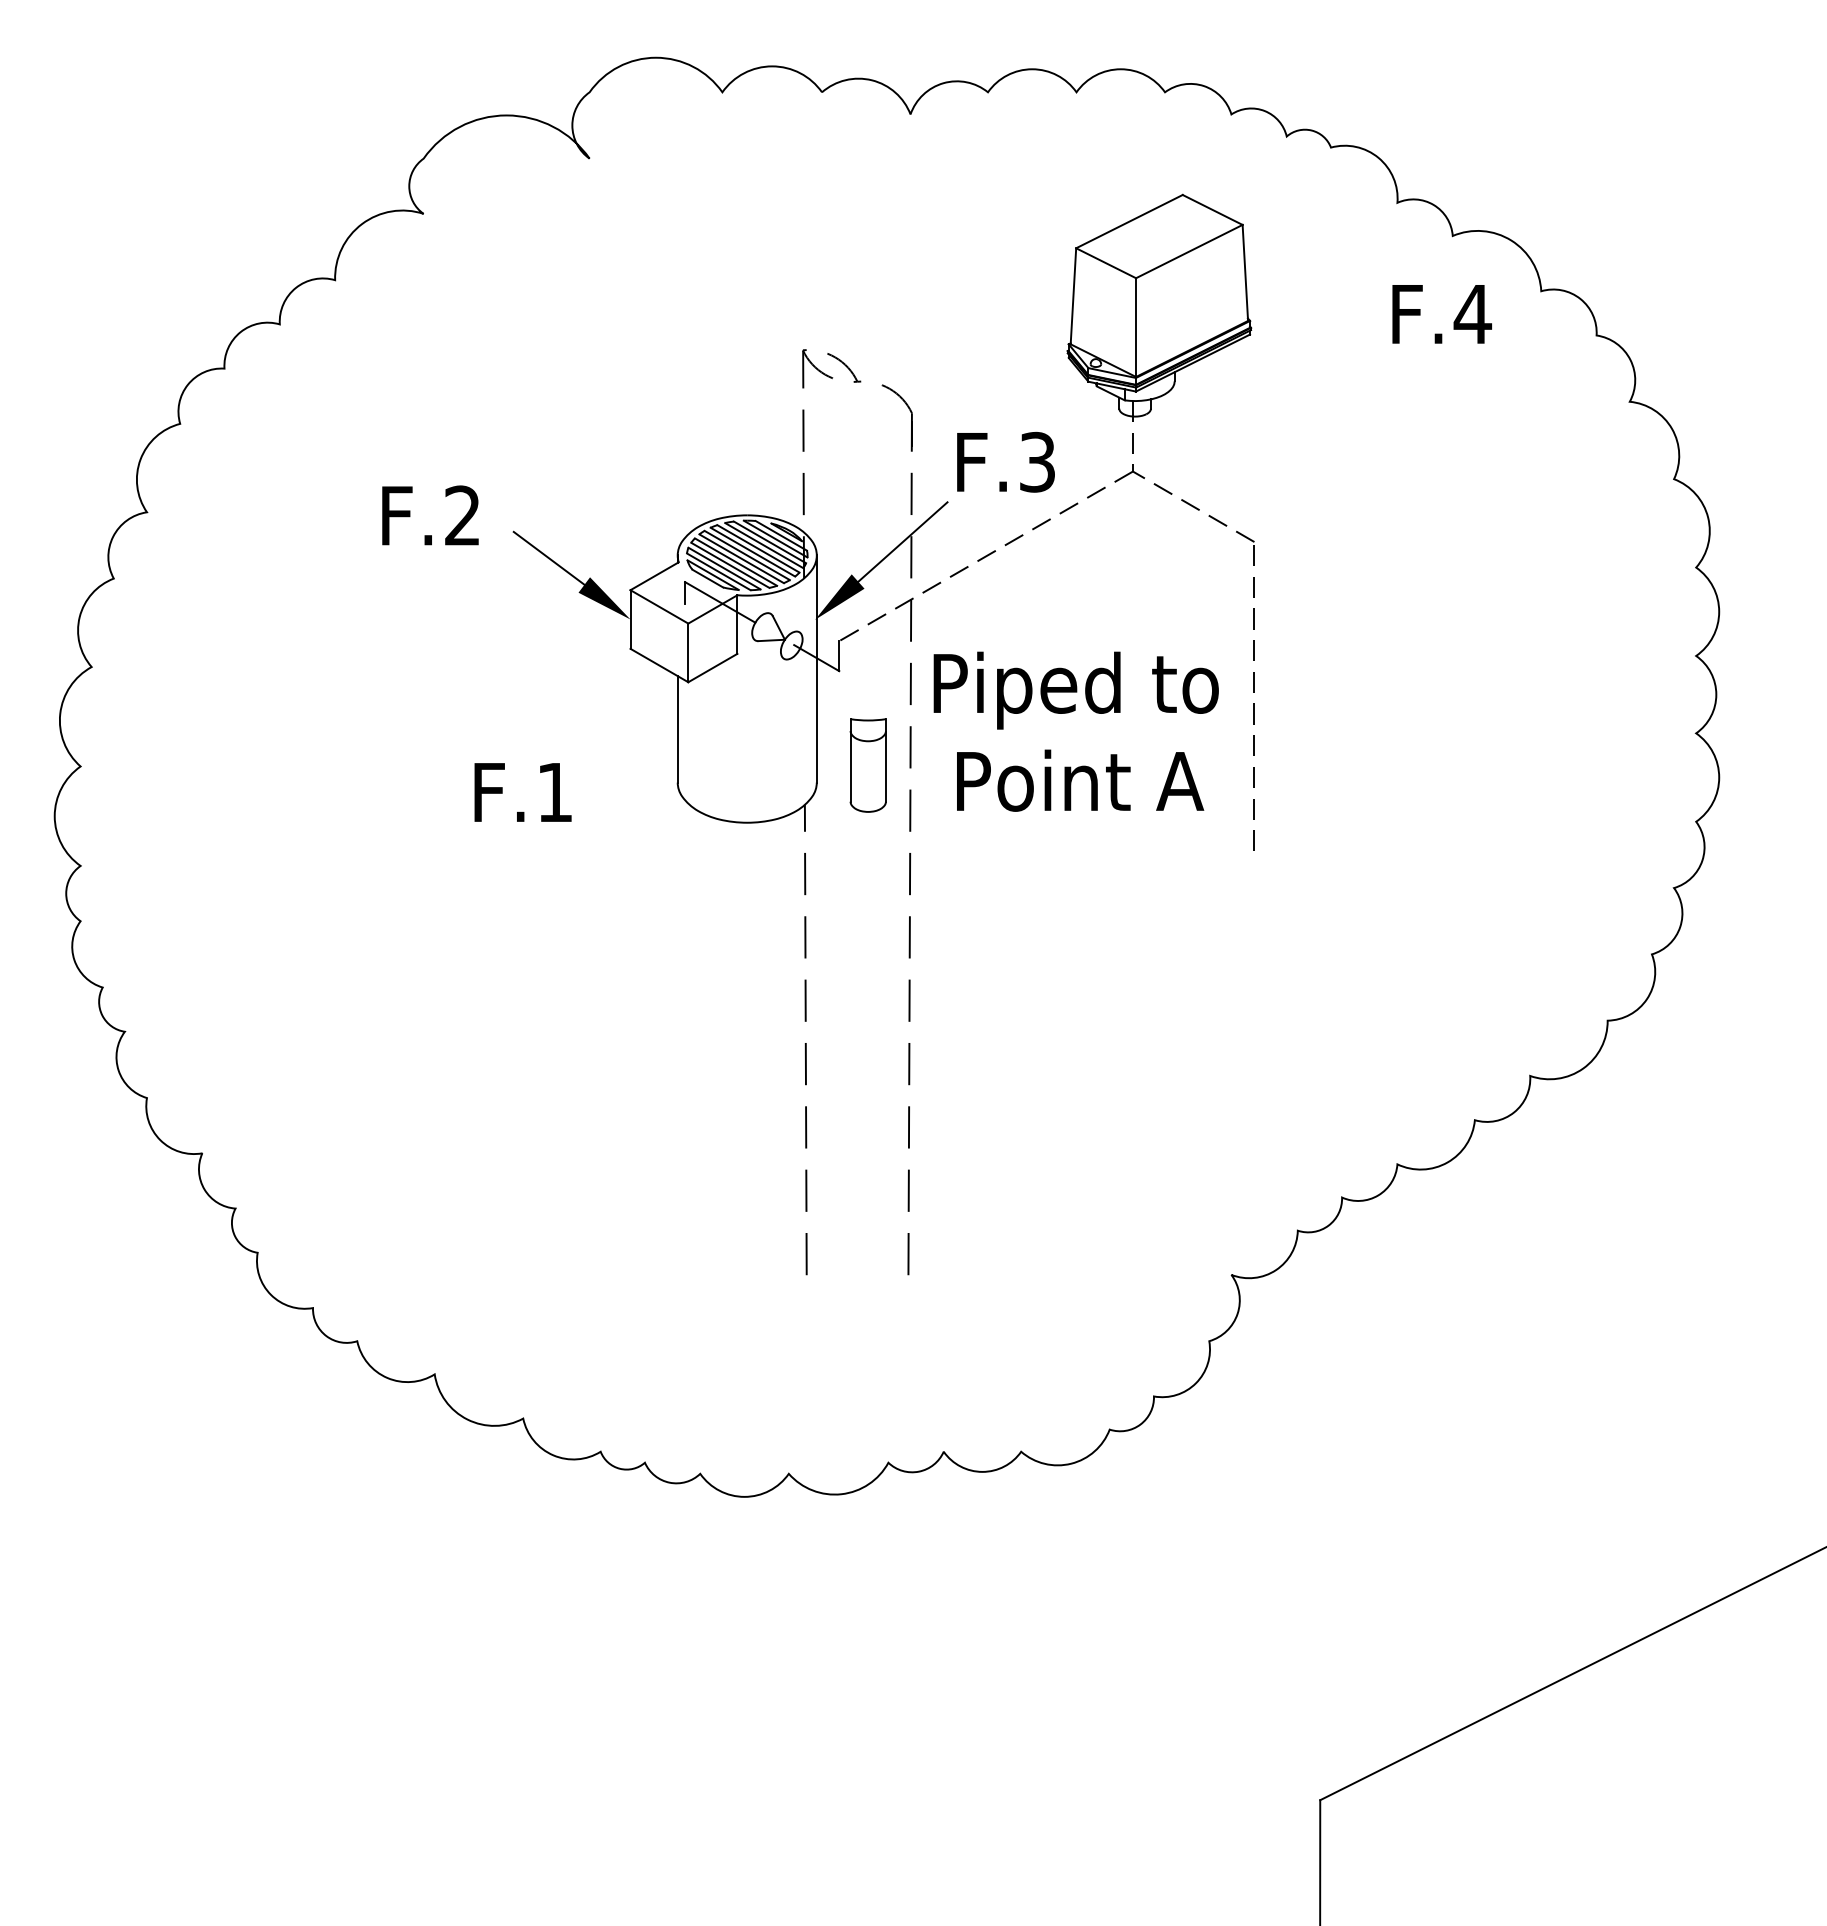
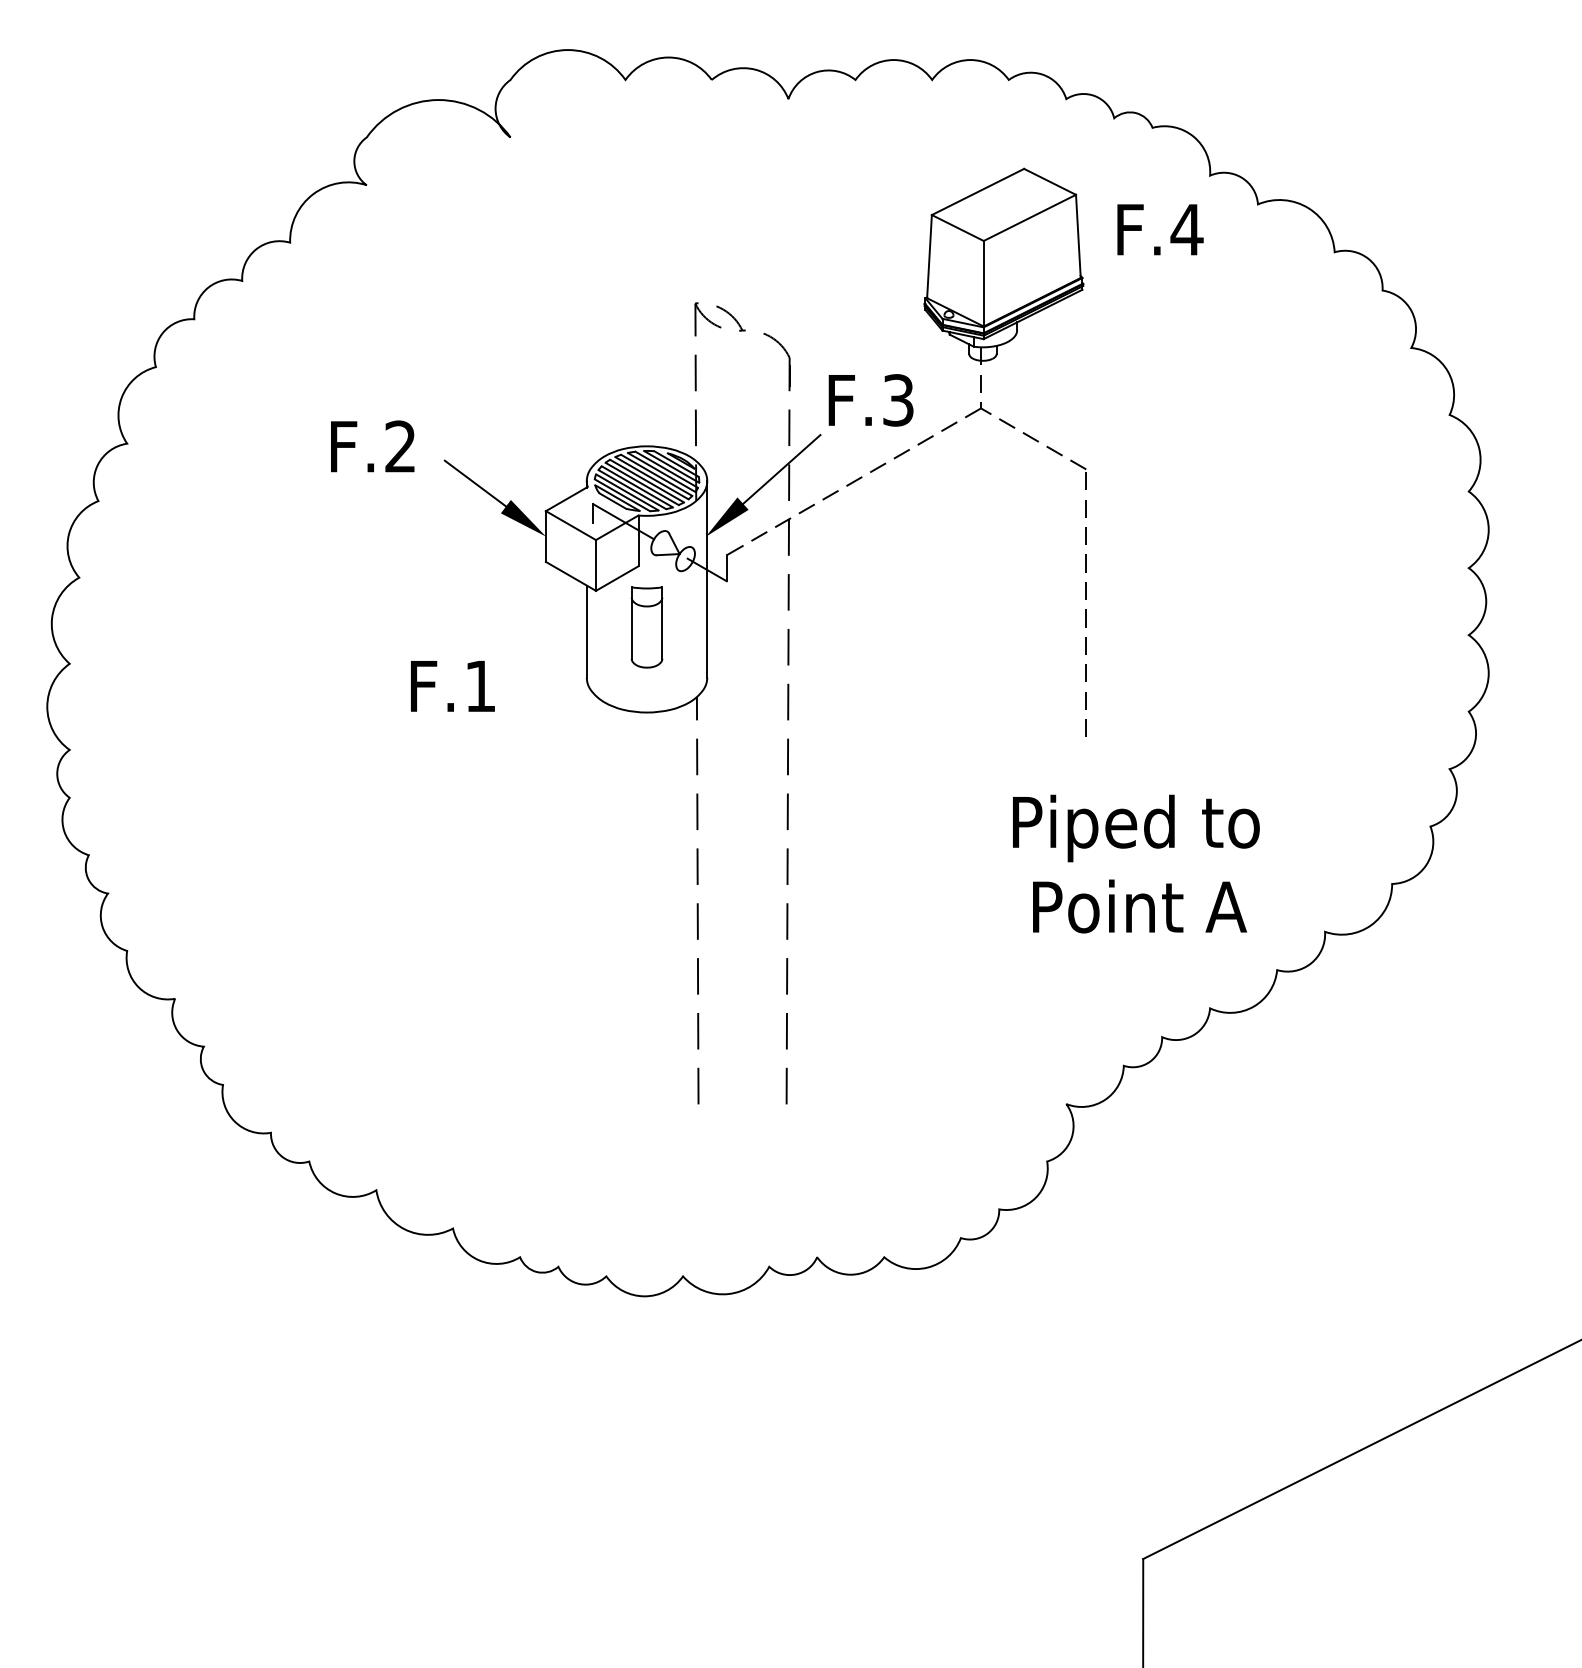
text: (1441, 314) -> (1159, 229), moved
text: (1075, 731) -> (1135, 863), moved
part: (867, 765) -> (646, 627), moved

